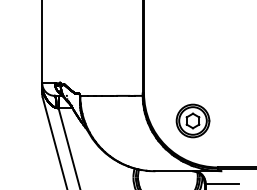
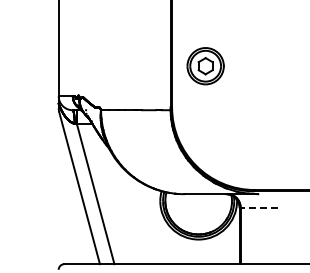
part: (192, 121) -> (205, 66), moved
line: (222, 184) -> (259, 208), solid -> dashed

